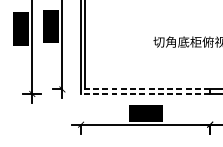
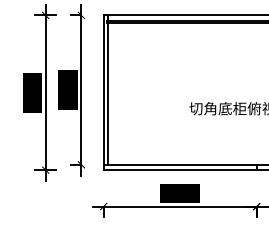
line: (145, 89) -> (180, 164), dashed -> solid
line: (145, 94) -> (180, 170), dashed -> solid

